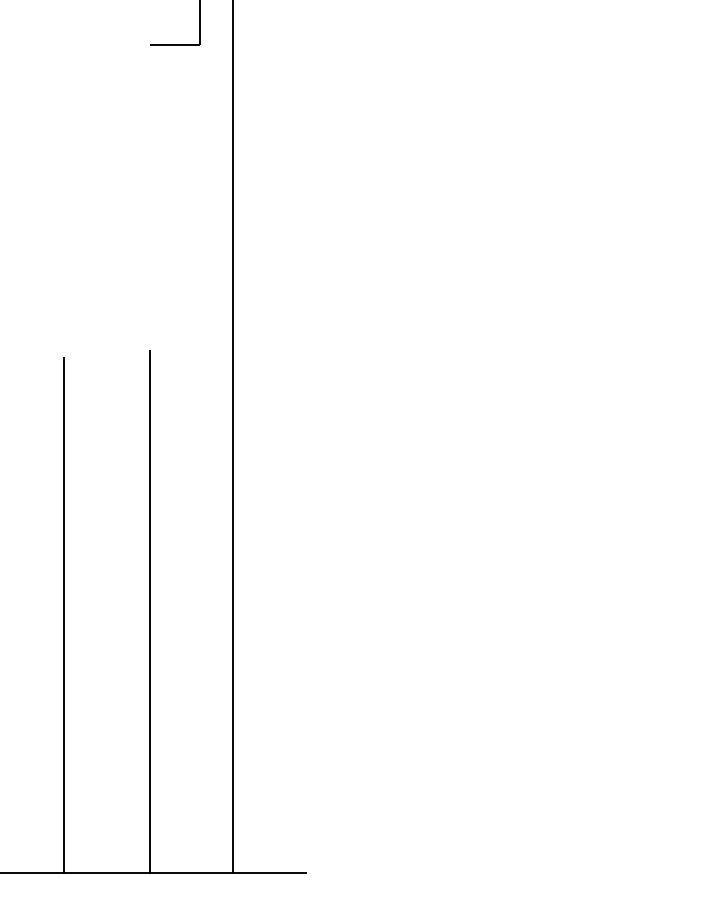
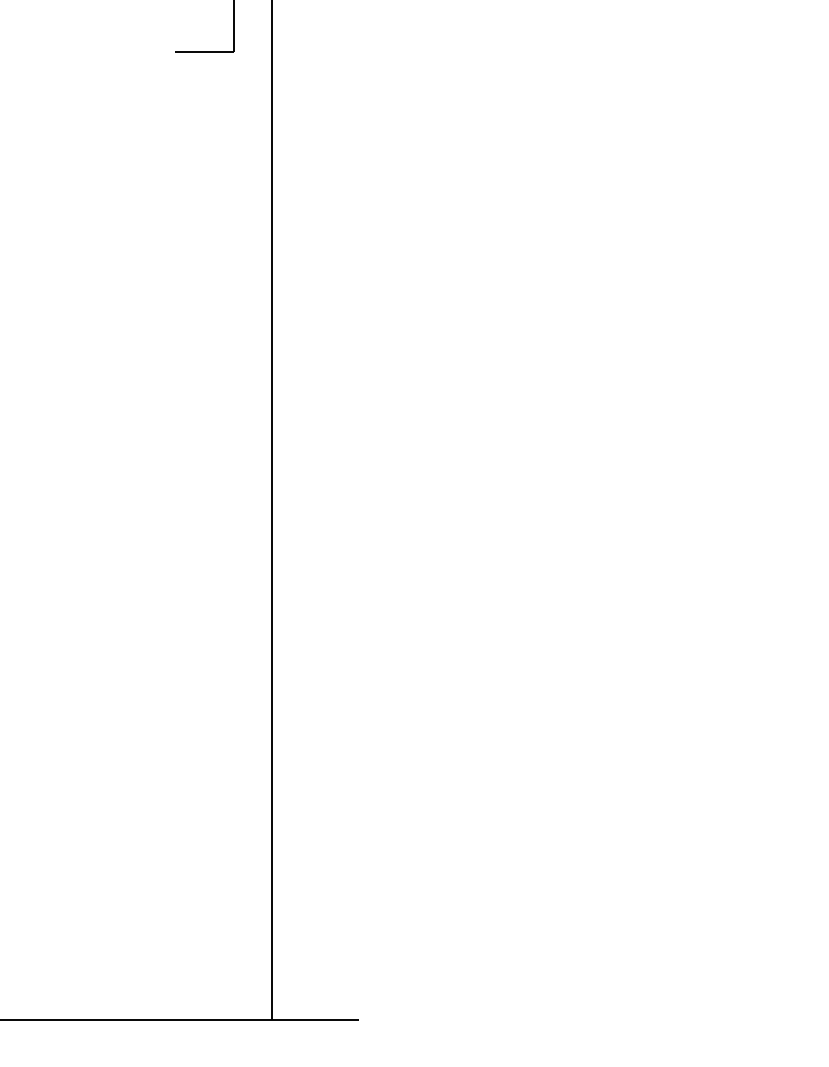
line: (149, 612) -> (174, 715), removed
line: (64, 615) -> (75, 718), removed

